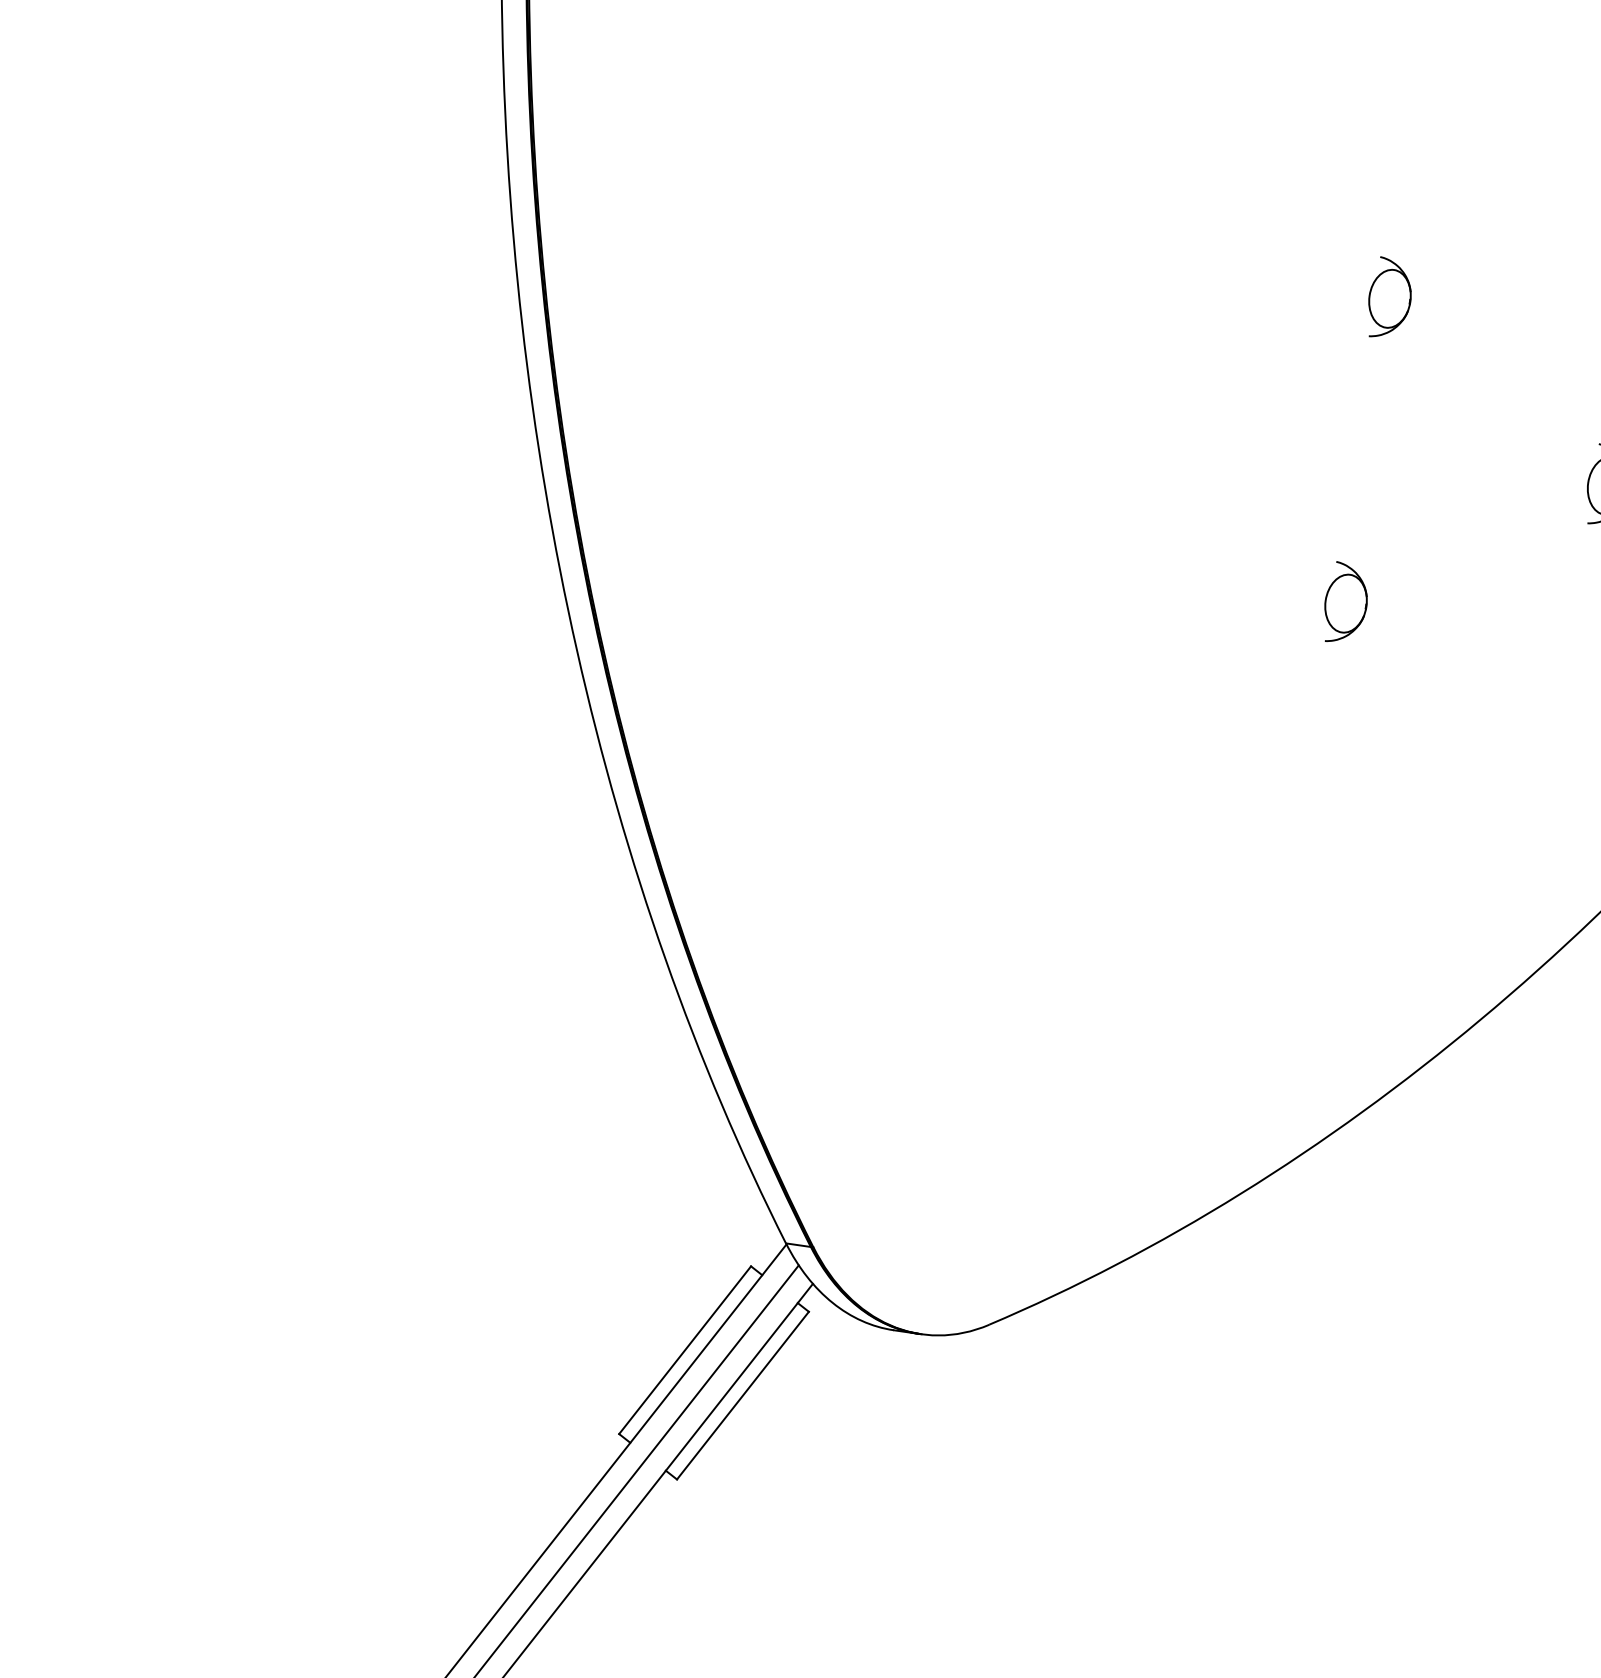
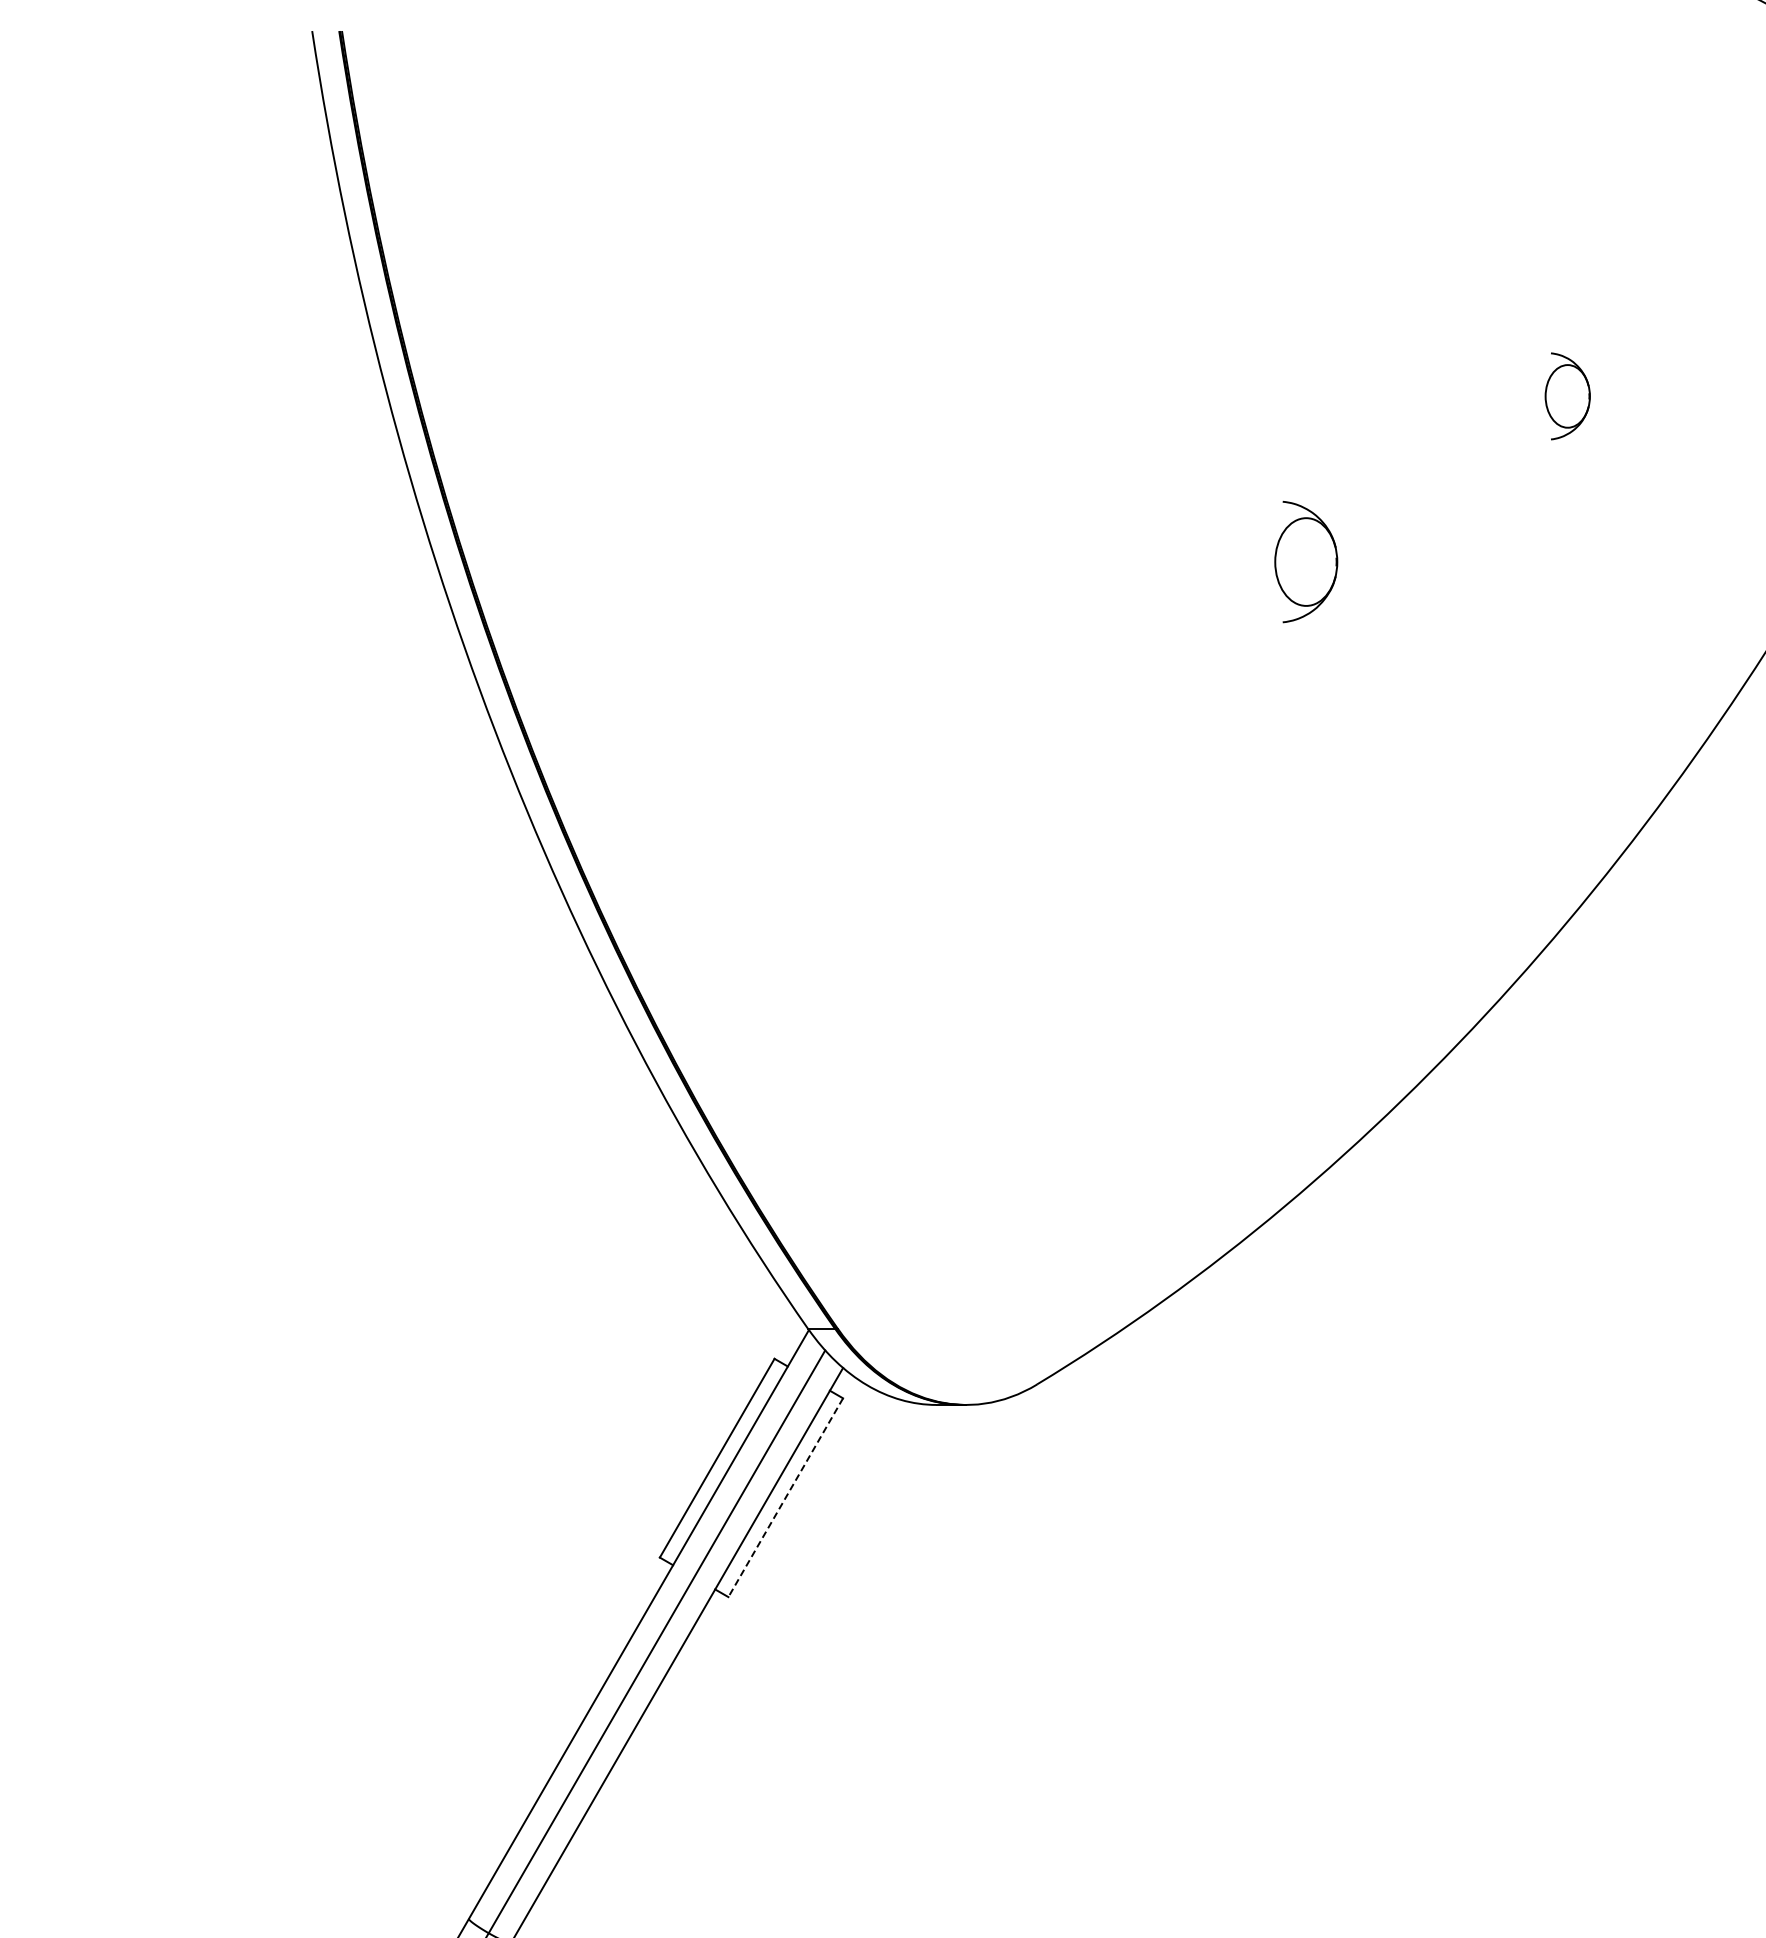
part: (1390, 298) -> (1306, 230), removed
part: (1346, 603) -> (1306, 561), size x1.4
line: (742, 1395) -> (785, 1497), solid -> dashed

